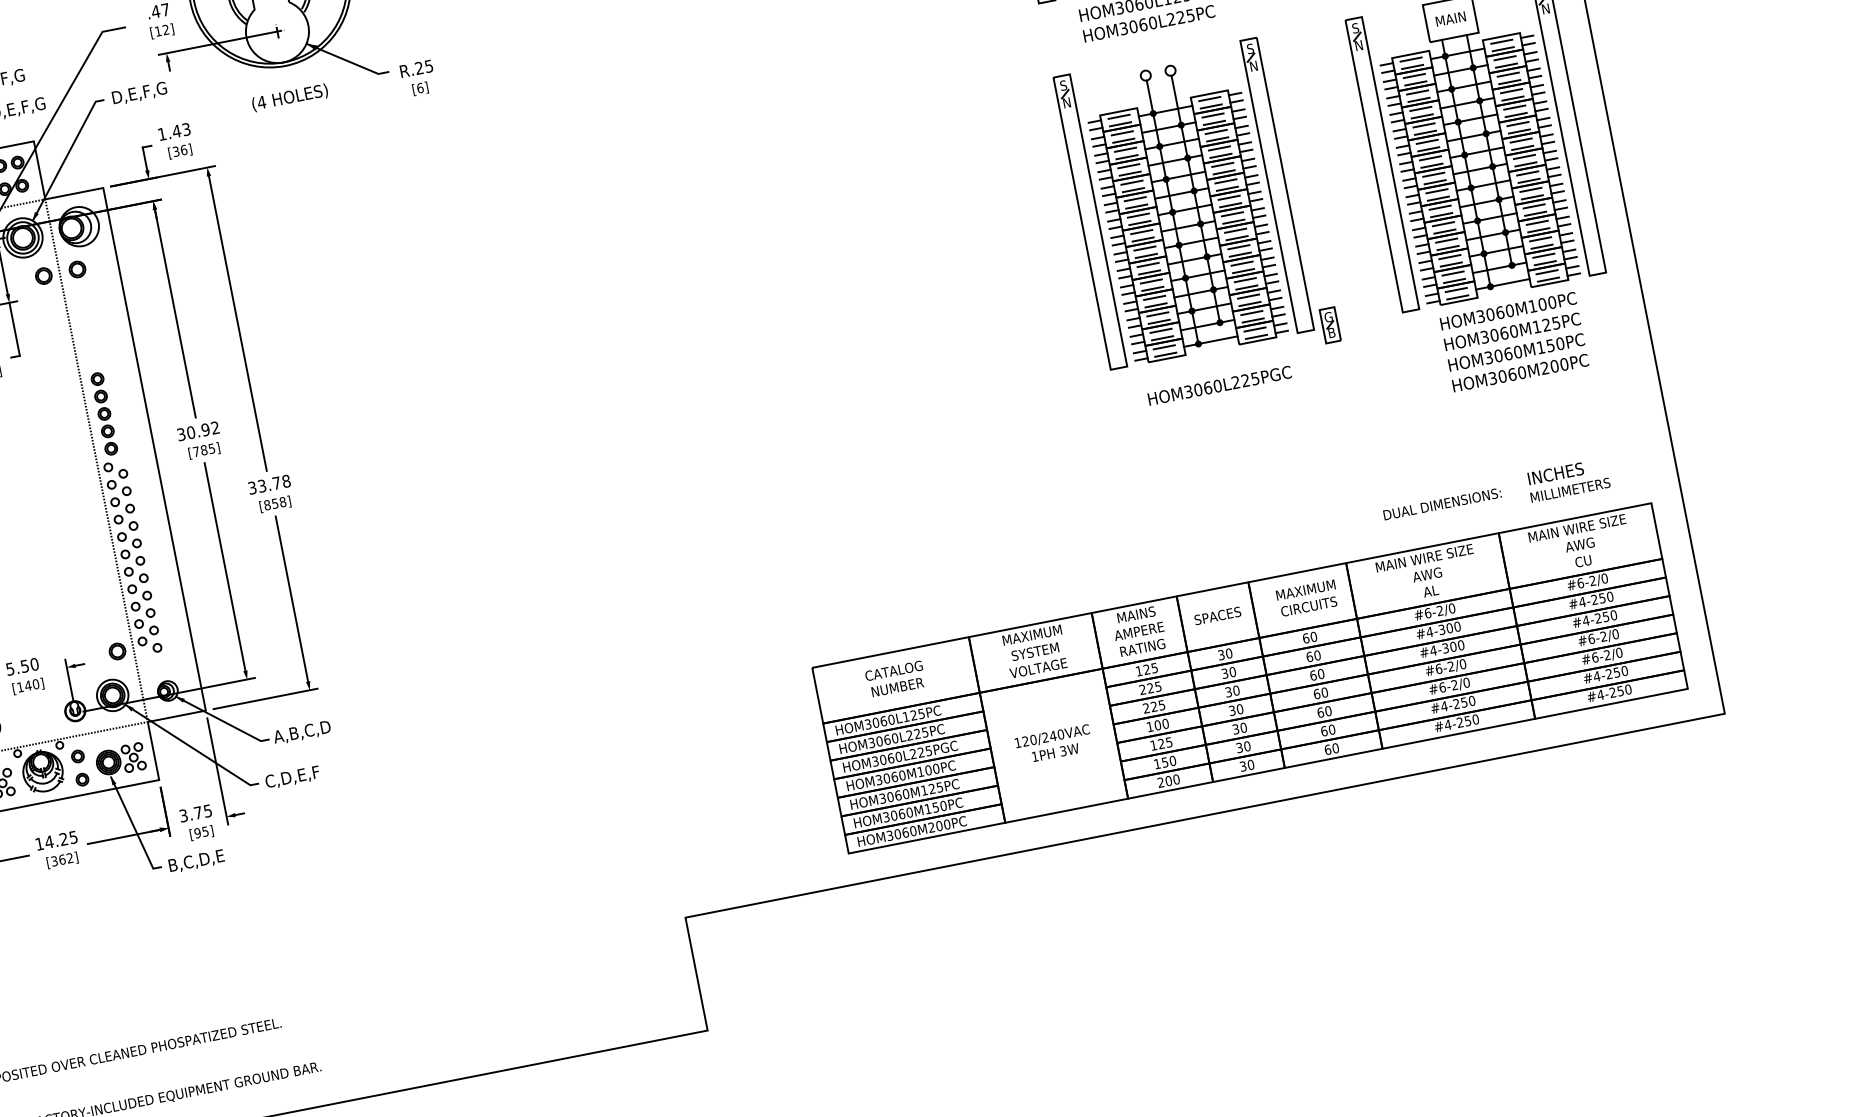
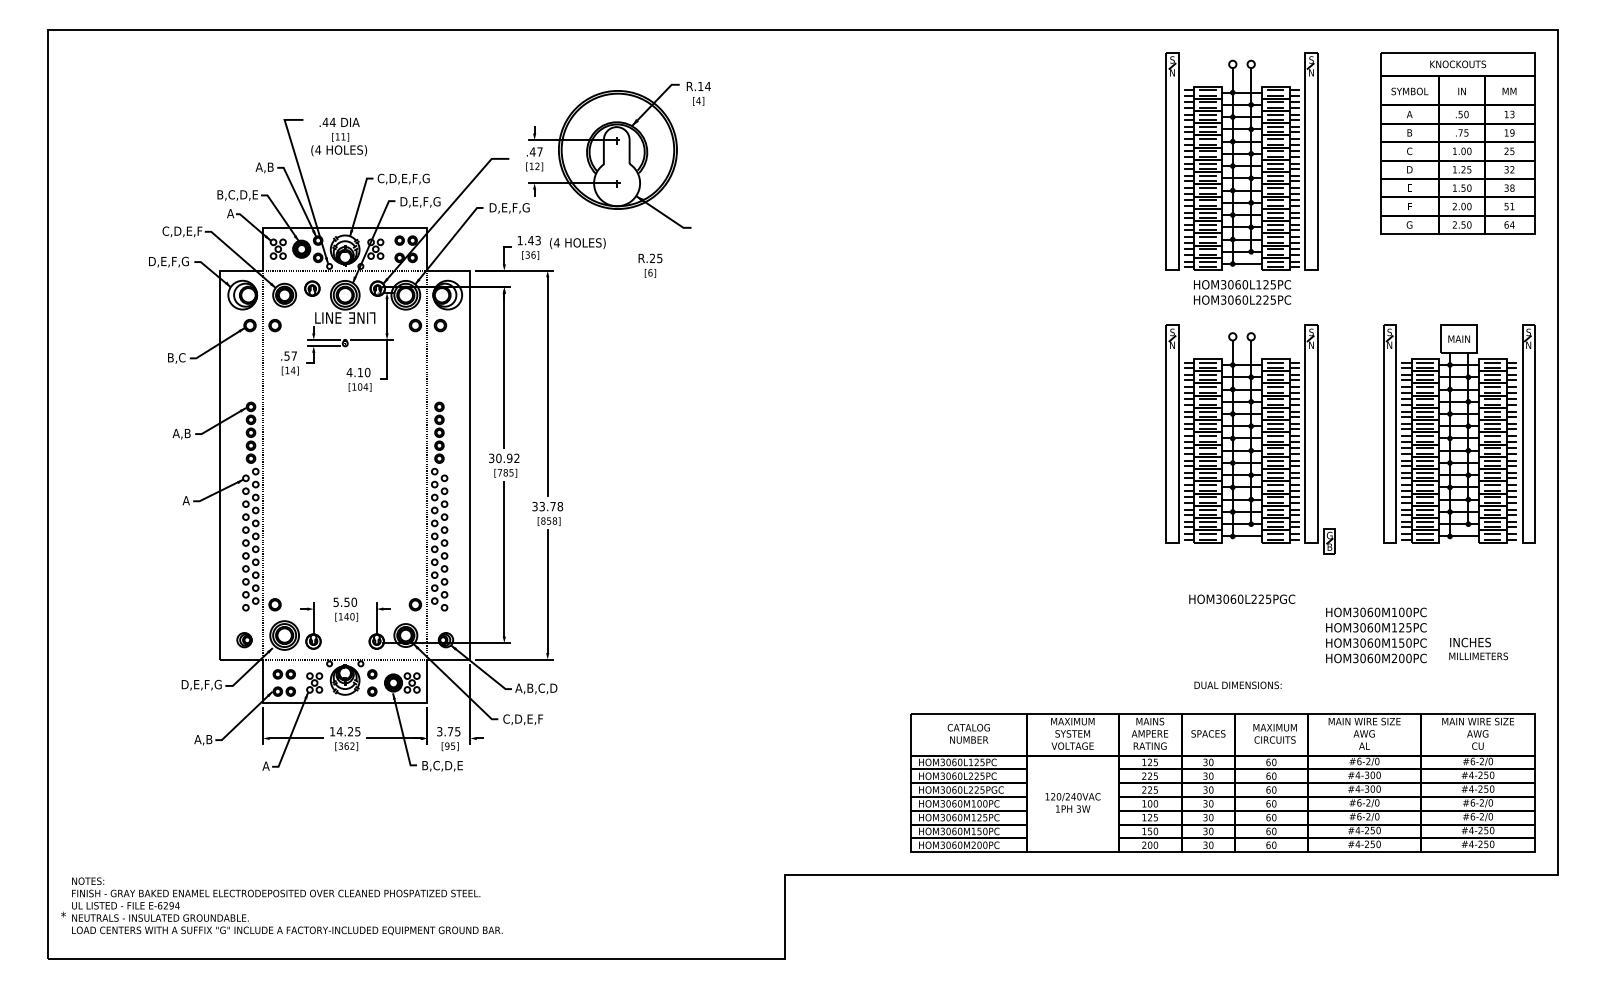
text: (418, 78) -> (650, 265), moved
text: (289, 97) -> (577, 243), moved
text: (1514, 342) -> (1376, 635), moved
text: (1219, 384) -> (1242, 598), moved
text: (1568, 479) -> (1478, 648), moved
text: (1441, 504) -> (1237, 685), moved

